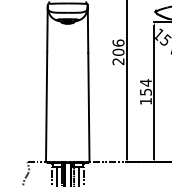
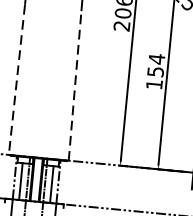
line: (46, 107) -> (16, 79), solid -> dashed
line: (88, 107) -> (74, 85), solid -> dashed

